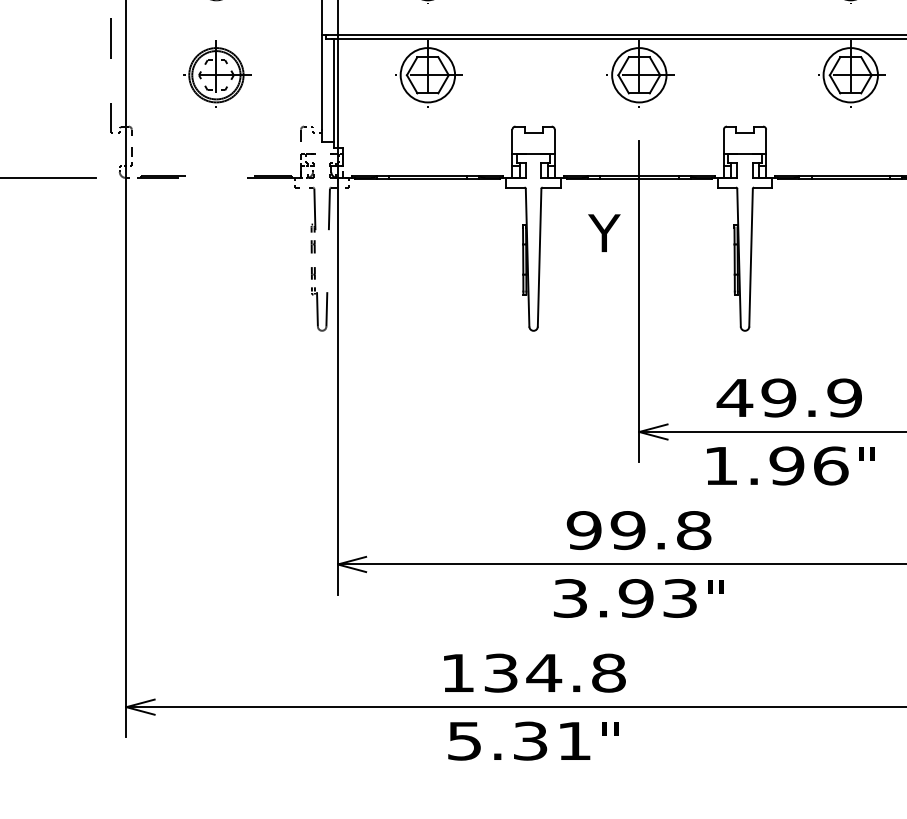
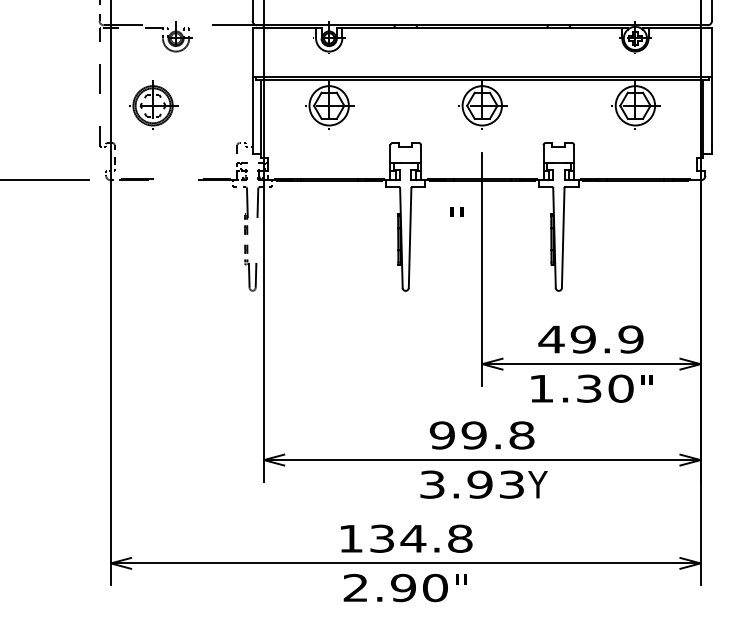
part: (217, 73) -> (153, 104), moved
text: (603, 232) -> (456, 219), Y -> "
text: (808, 465) -> (604, 388), 1.96 -> 1.30
text: (715, 598) -> (537, 484), " -> Y
text: (519, 740) -> (395, 587), 5.31 -> 2.90

